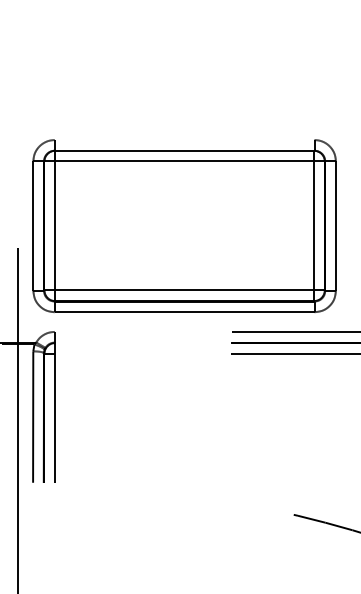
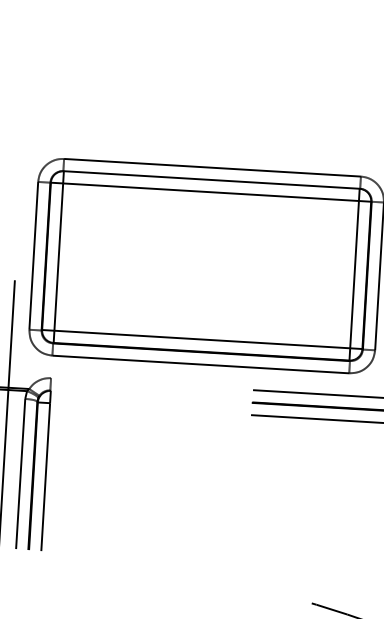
line: (184, 140) -> (212, 168), added

